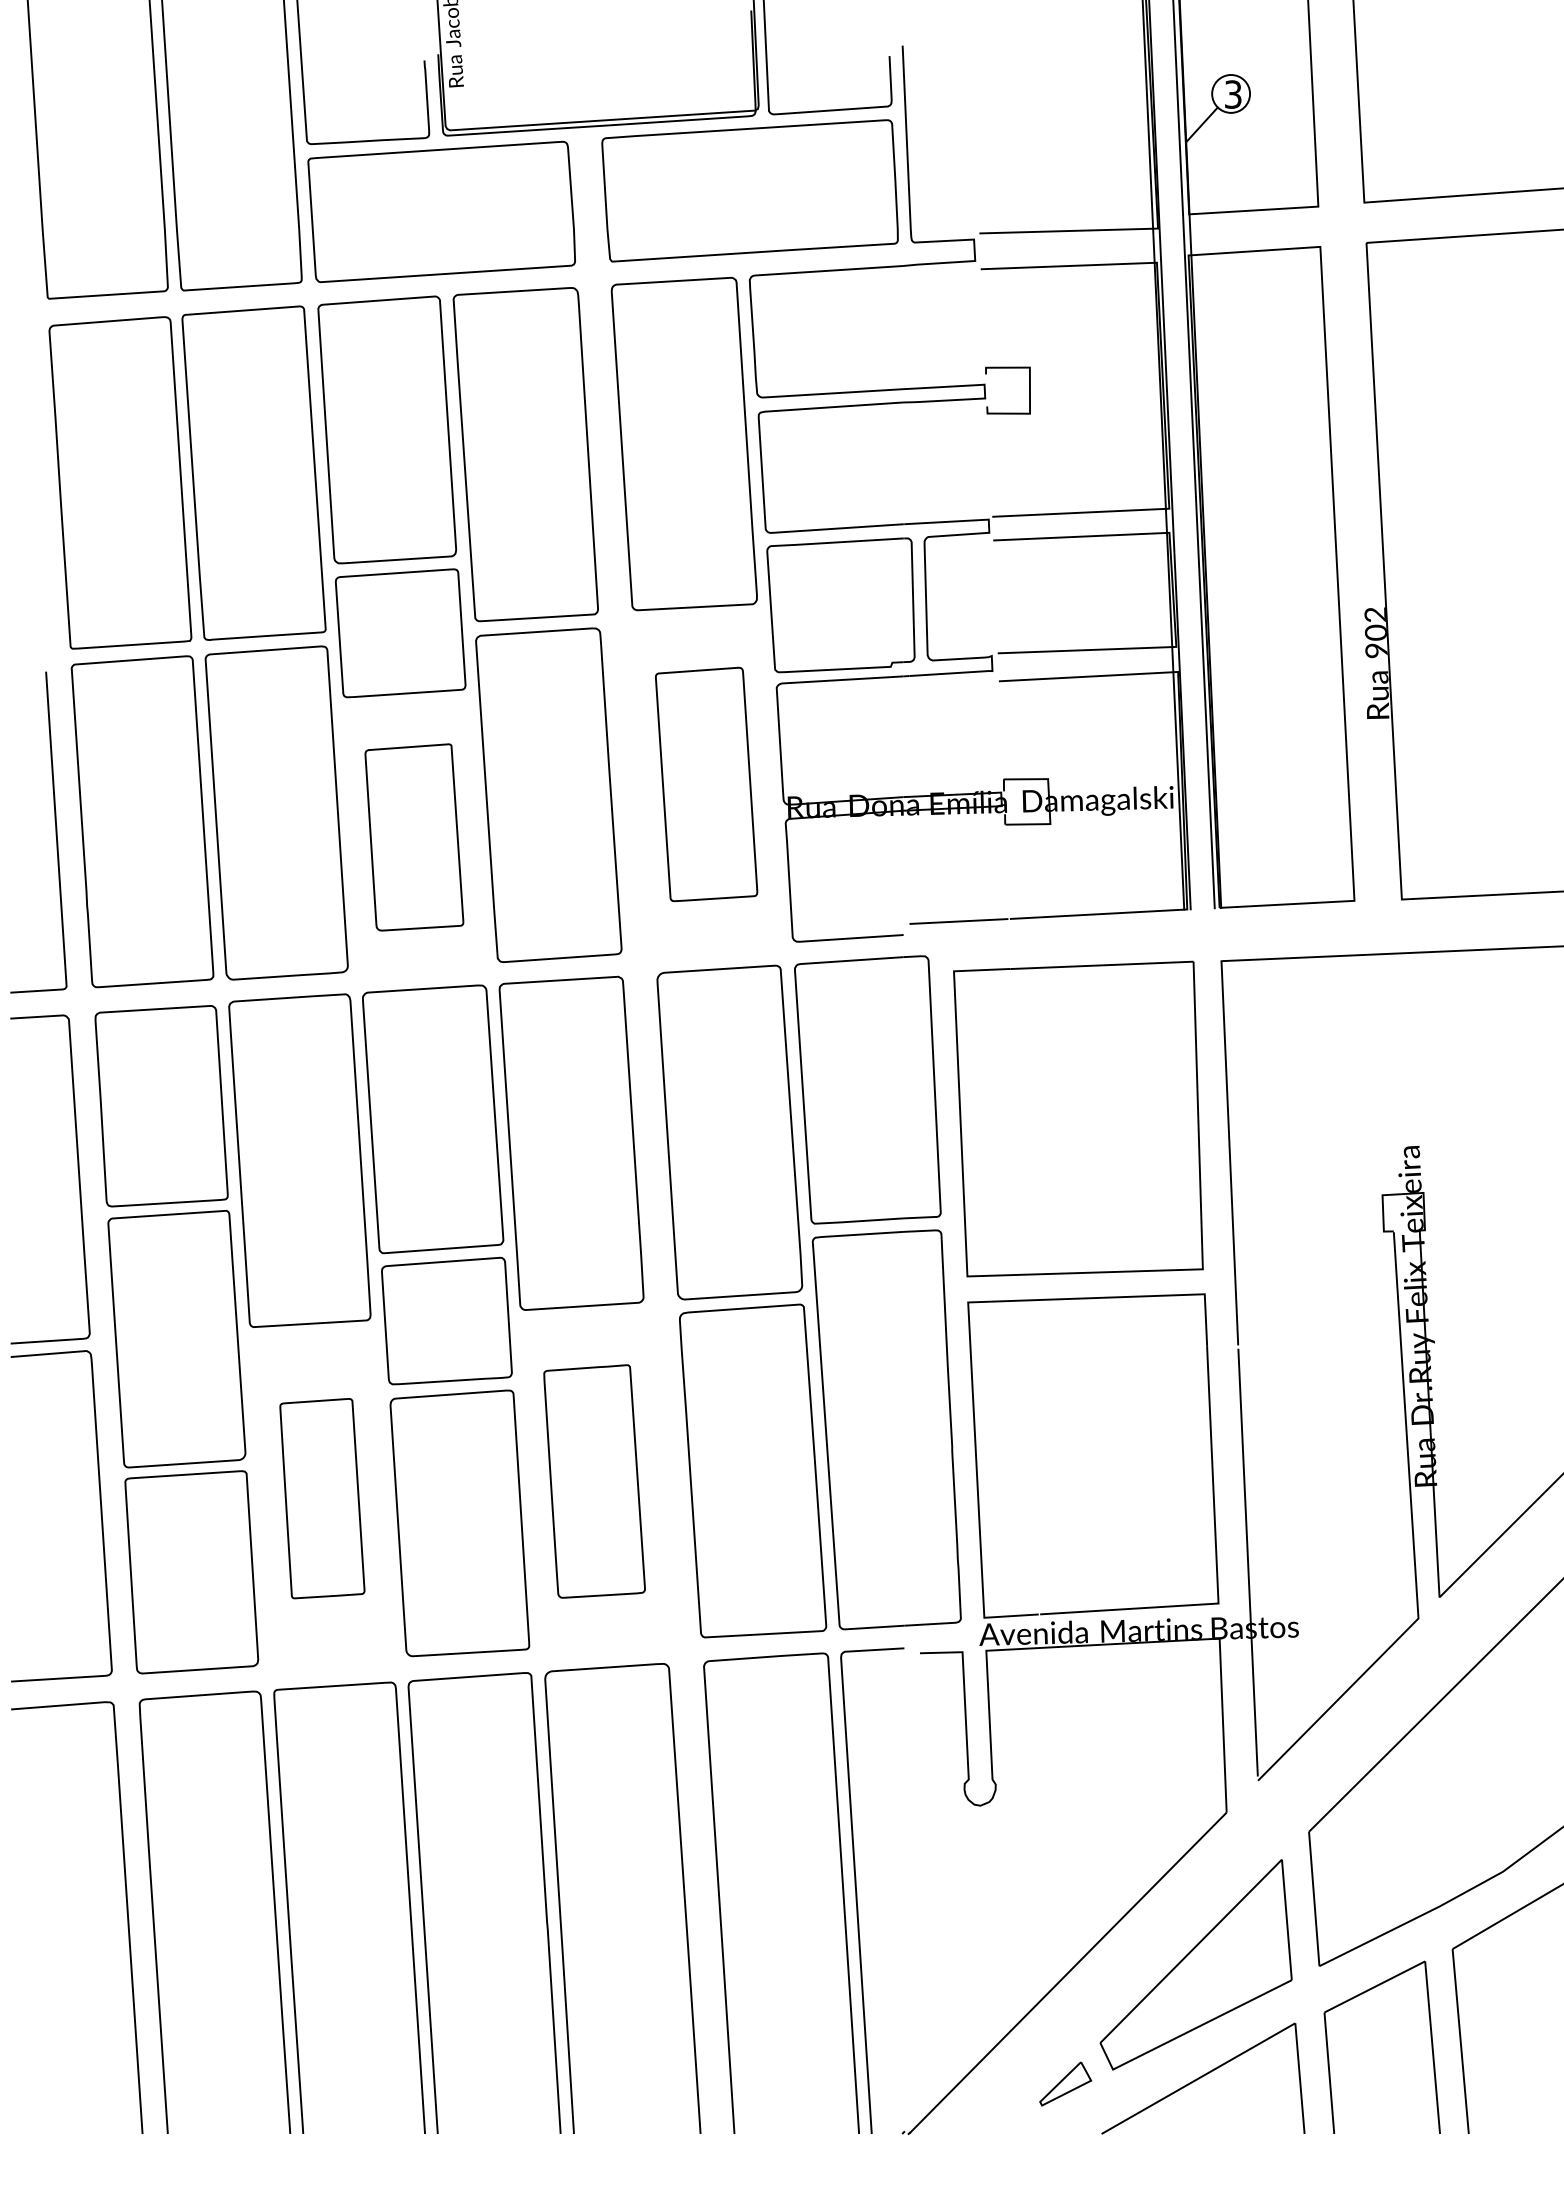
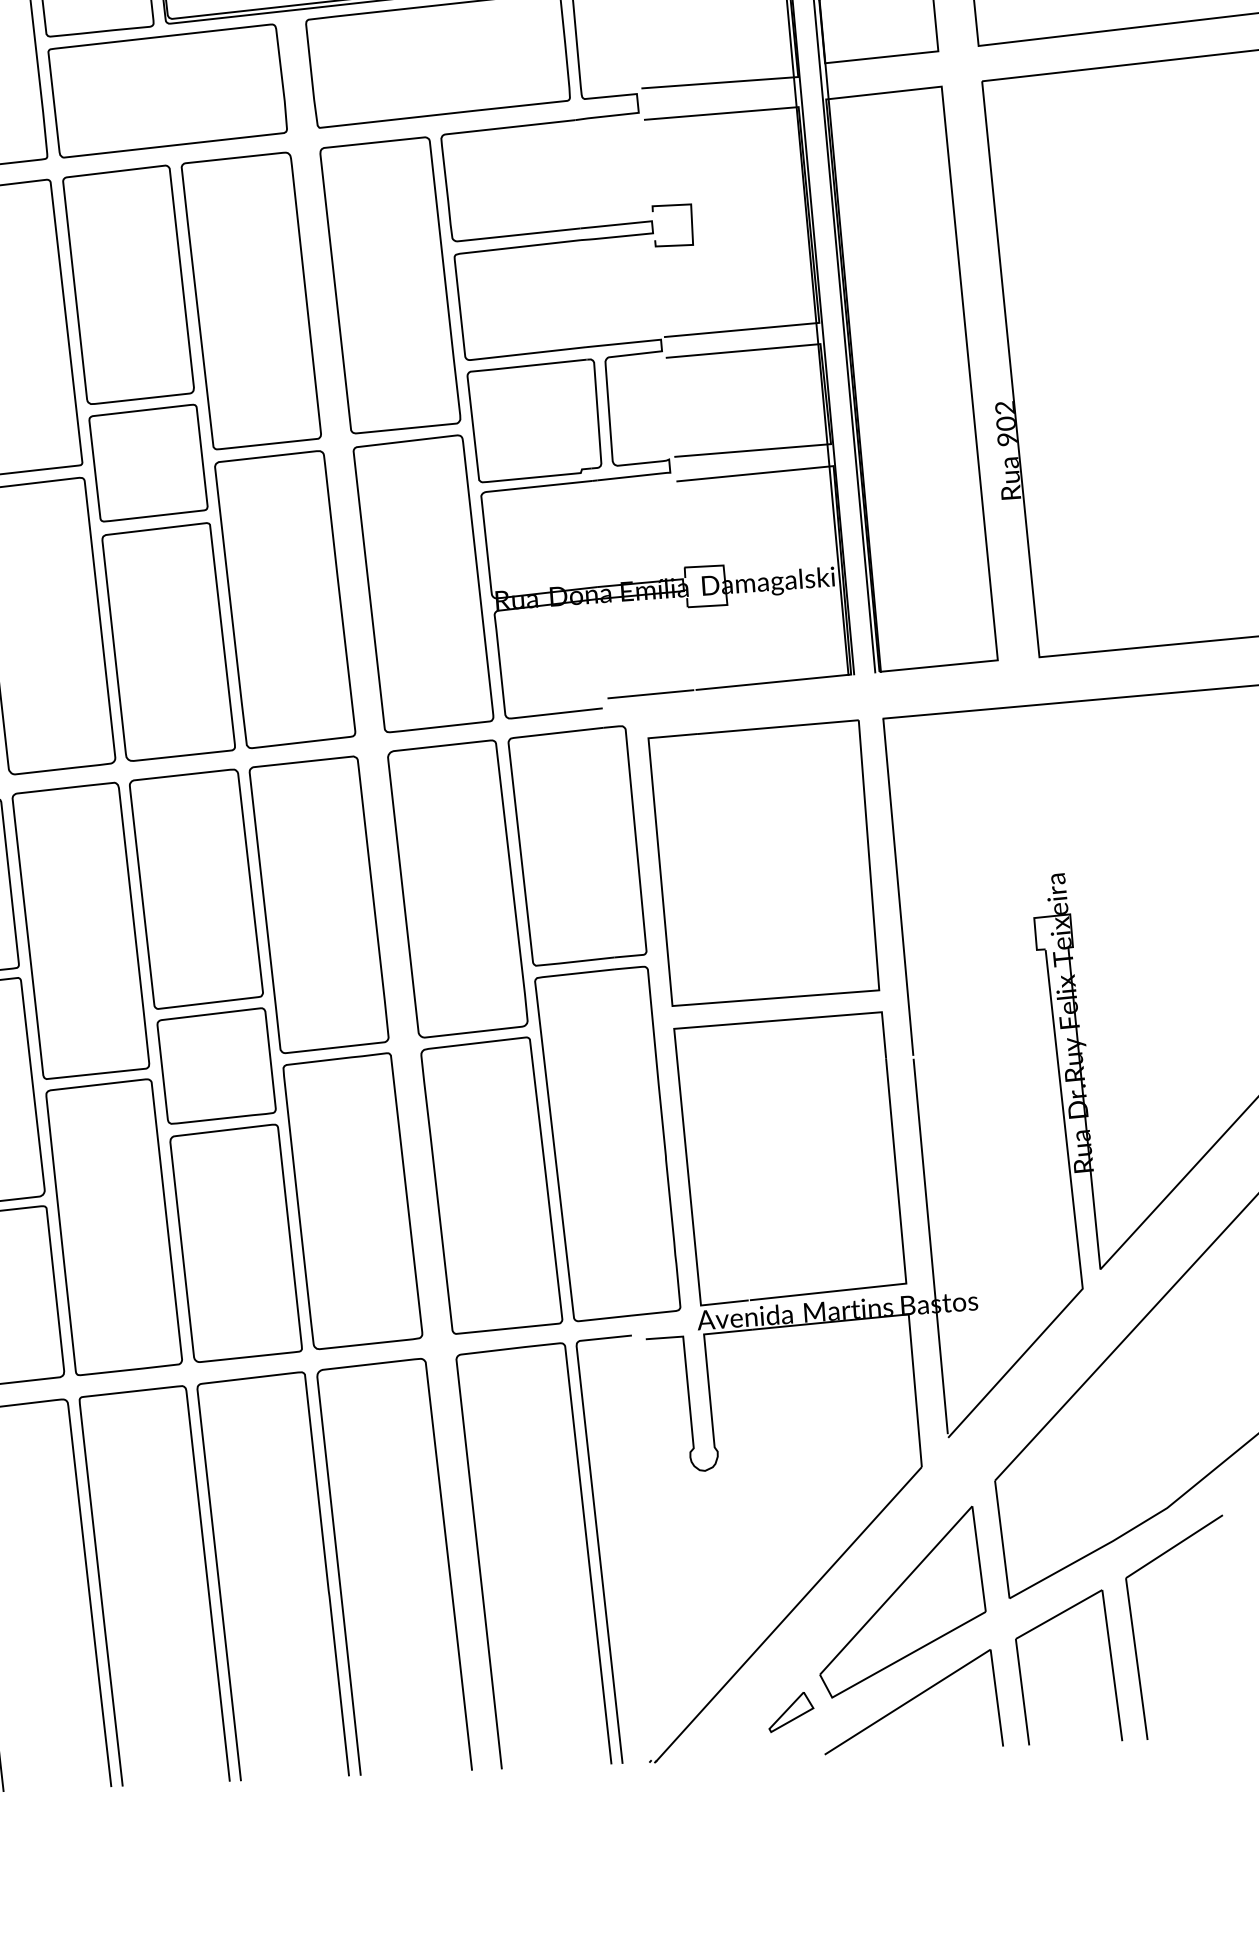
part: (706, 784) -> (423, 583), size x1.43
part: (414, 837) -> (168, 642), size x1.43
part: (594, 1481) -> (352, 1201), size x1.43
part: (322, 1498) -> (114, 1227), size x1.67

